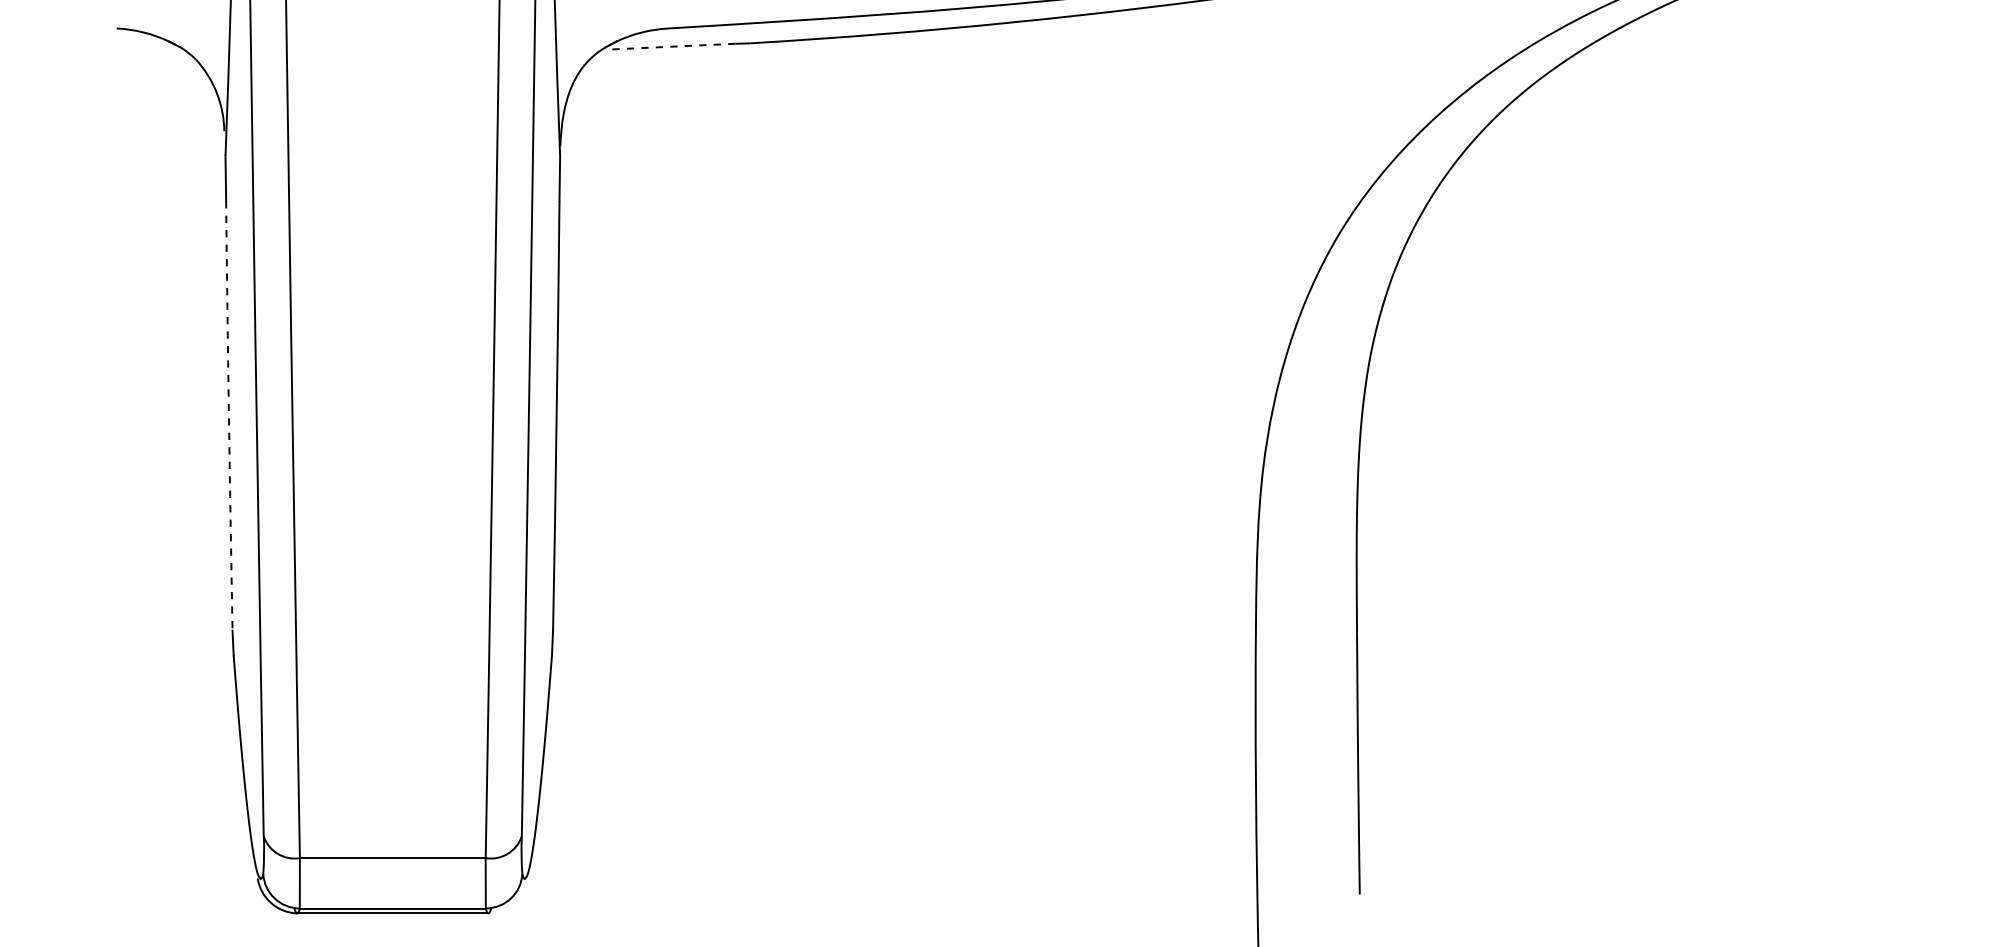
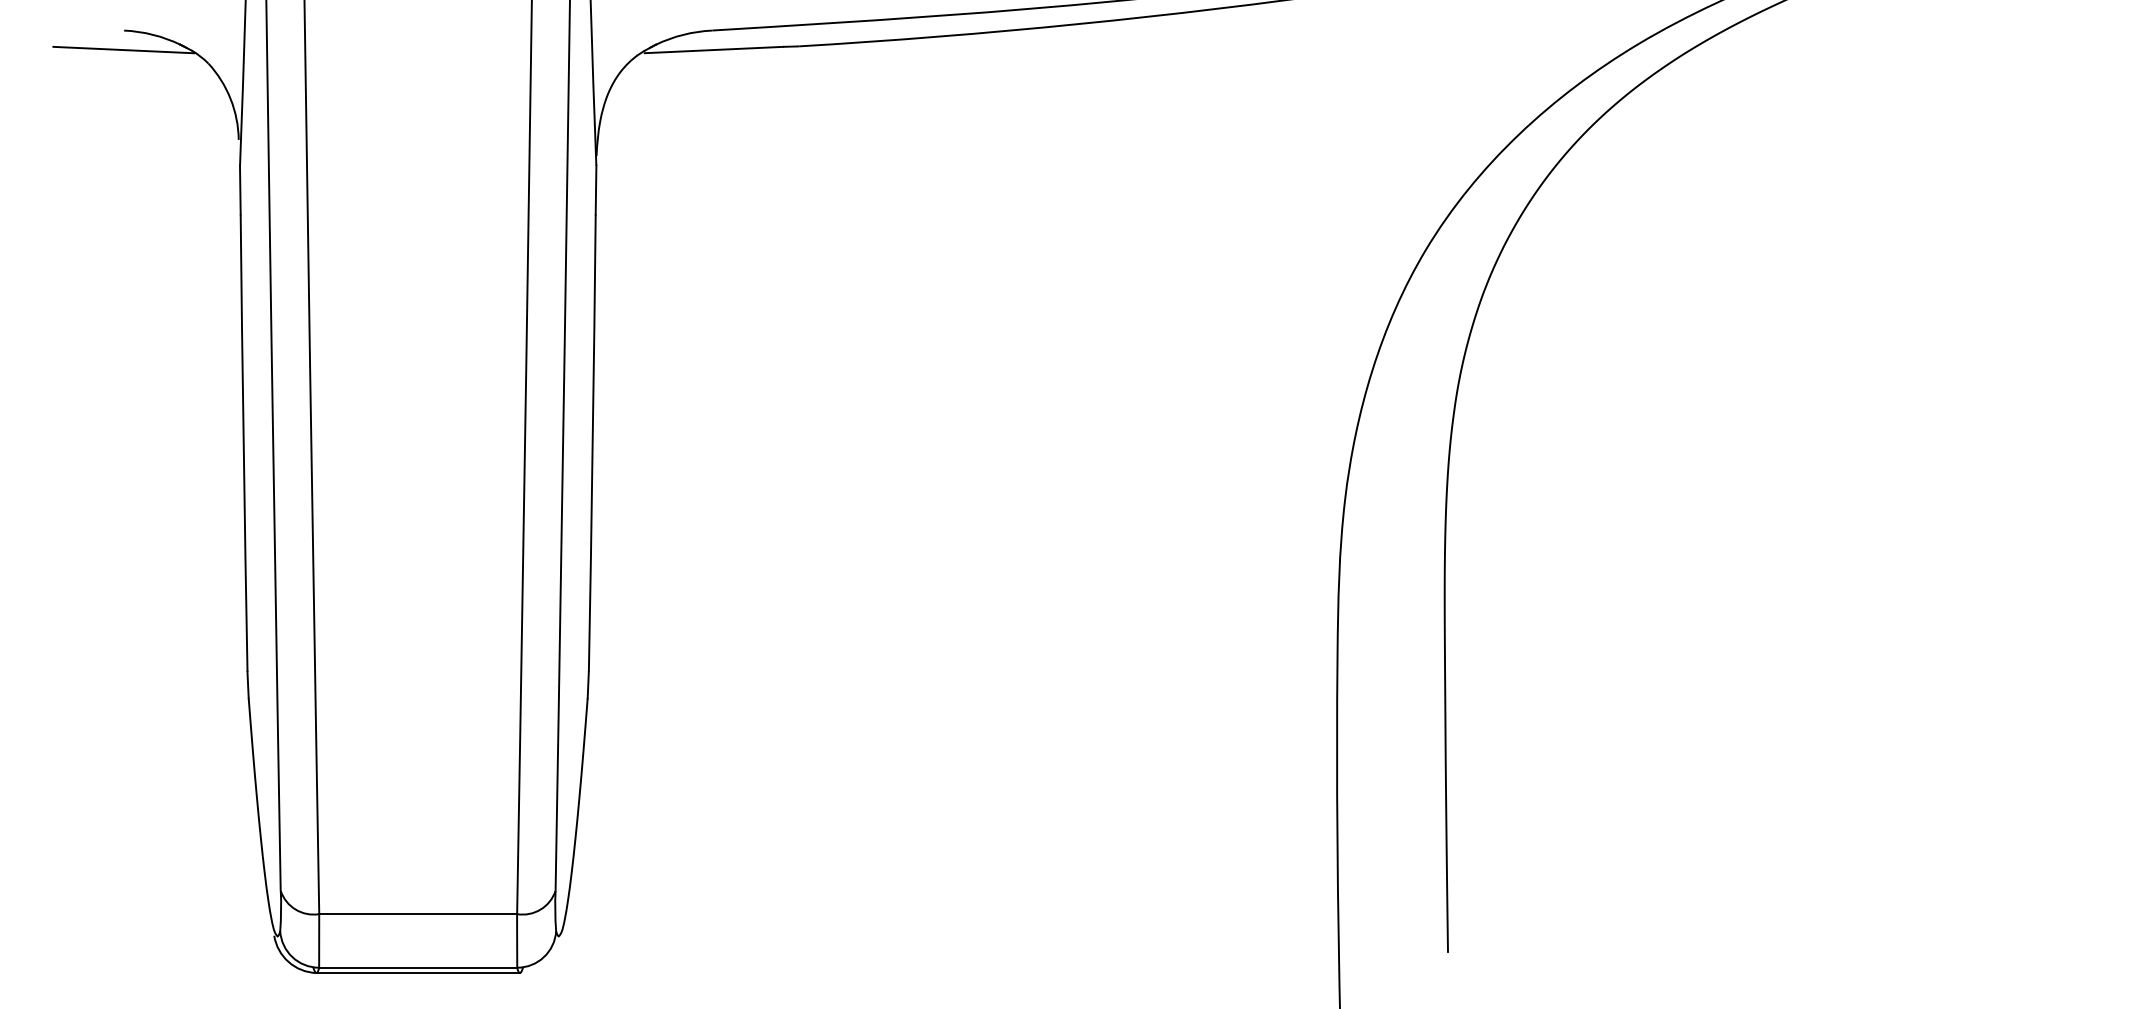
line: (116, 46) -> (123, 49), added
line: (670, 46) -> (713, 49), dashed -> solid
arc: (228, 415) -> (243, 442), dashed -> solid

